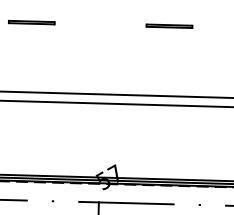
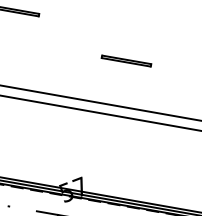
part: (169, 25) -> (126, 60), moved

